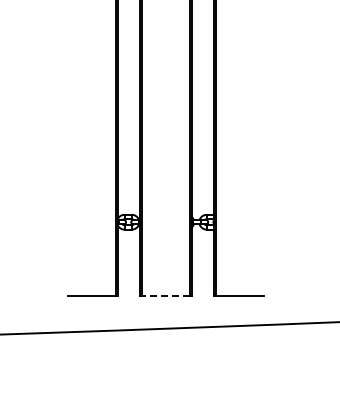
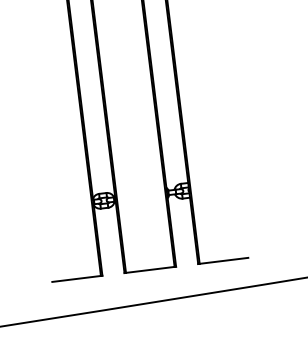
line: (165, 296) -> (149, 270), dashed -> solid

